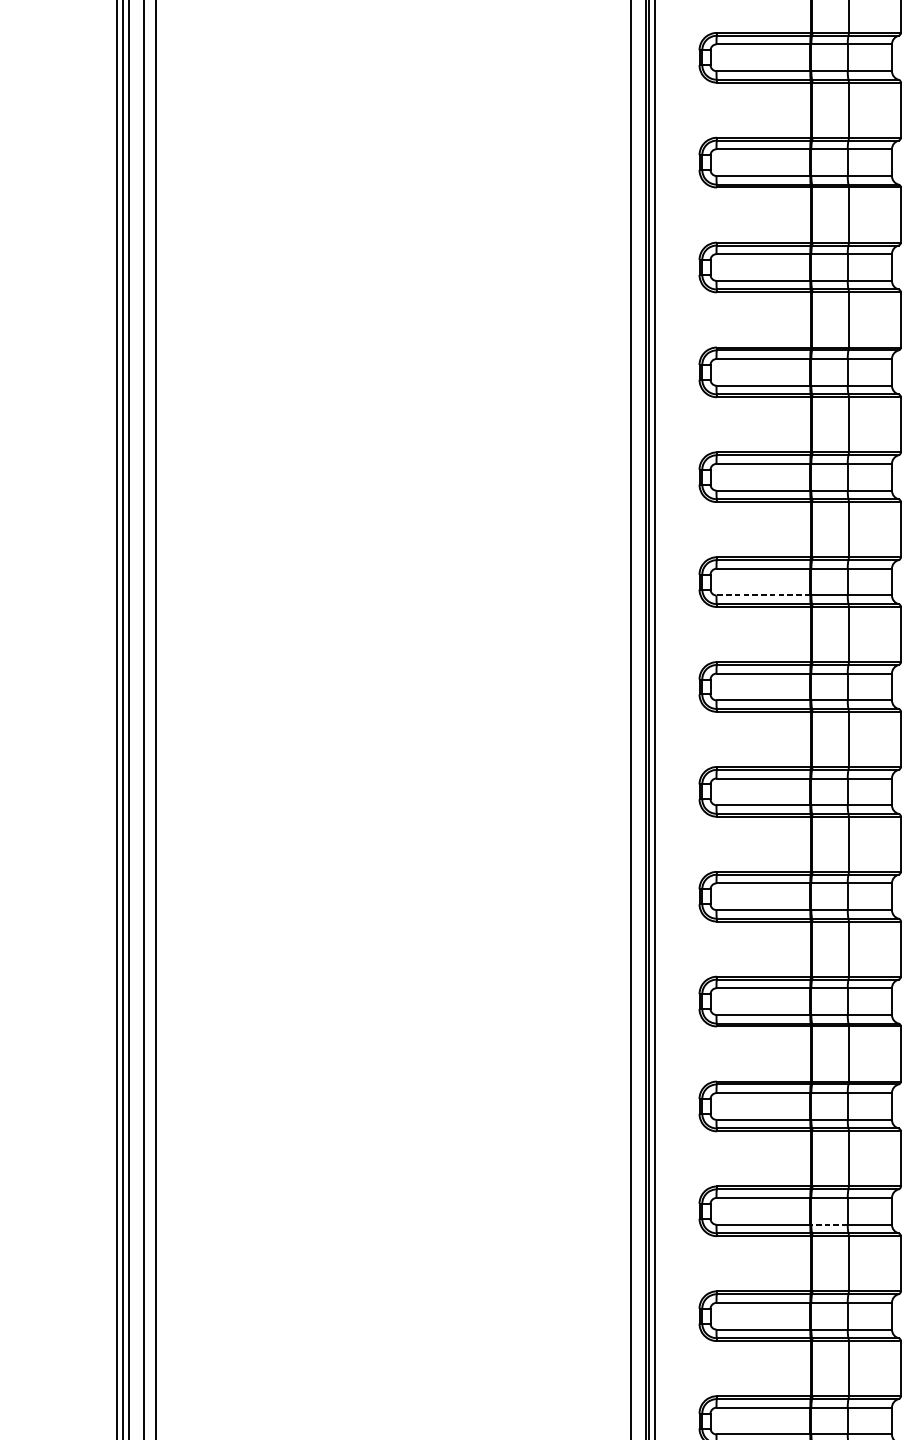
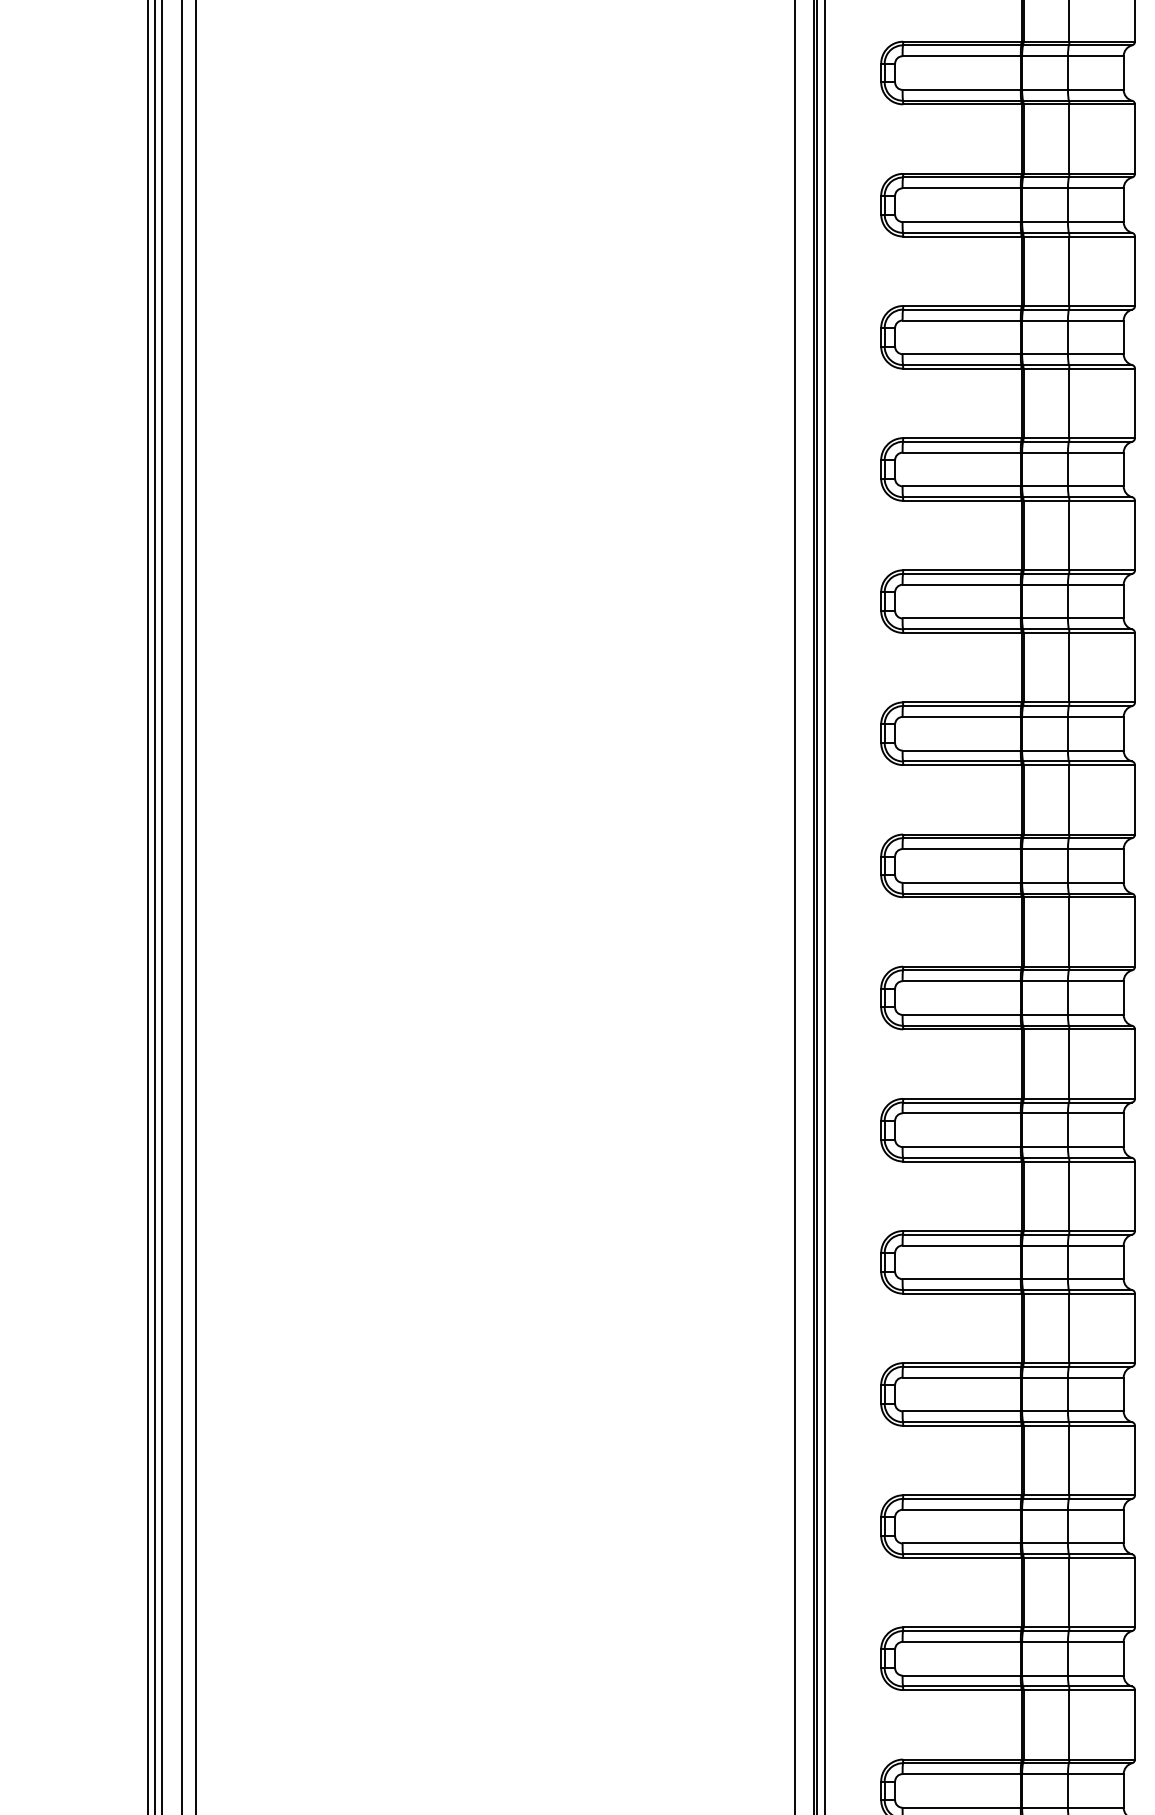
line: (763, 595) -> (961, 750), dashed -> solid
line: (829, 1224) -> (1045, 1543), dashed -> solid

